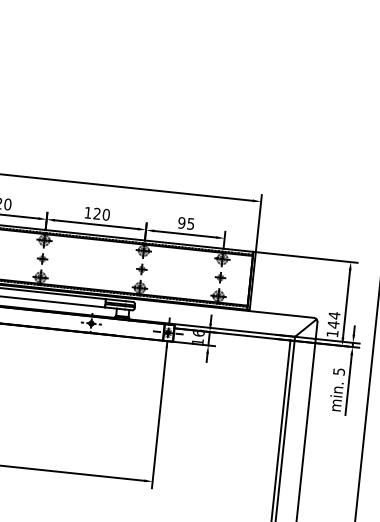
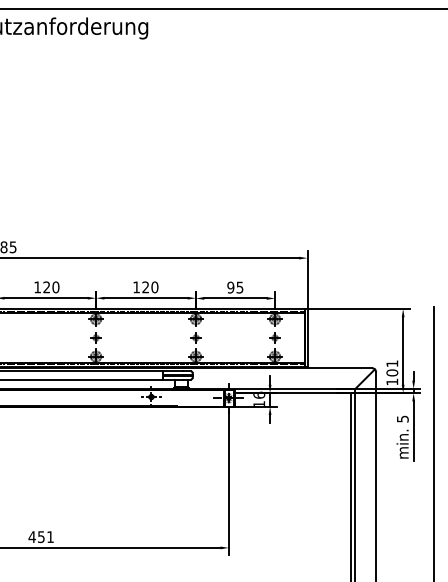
text: (334, 320) -> (392, 368), 144 -> 101

